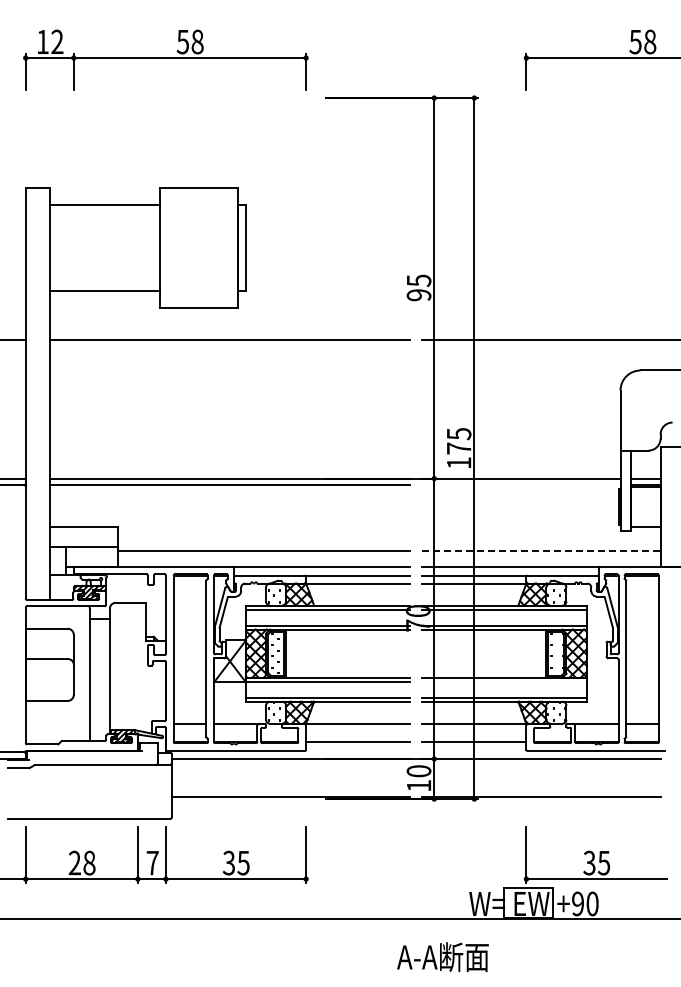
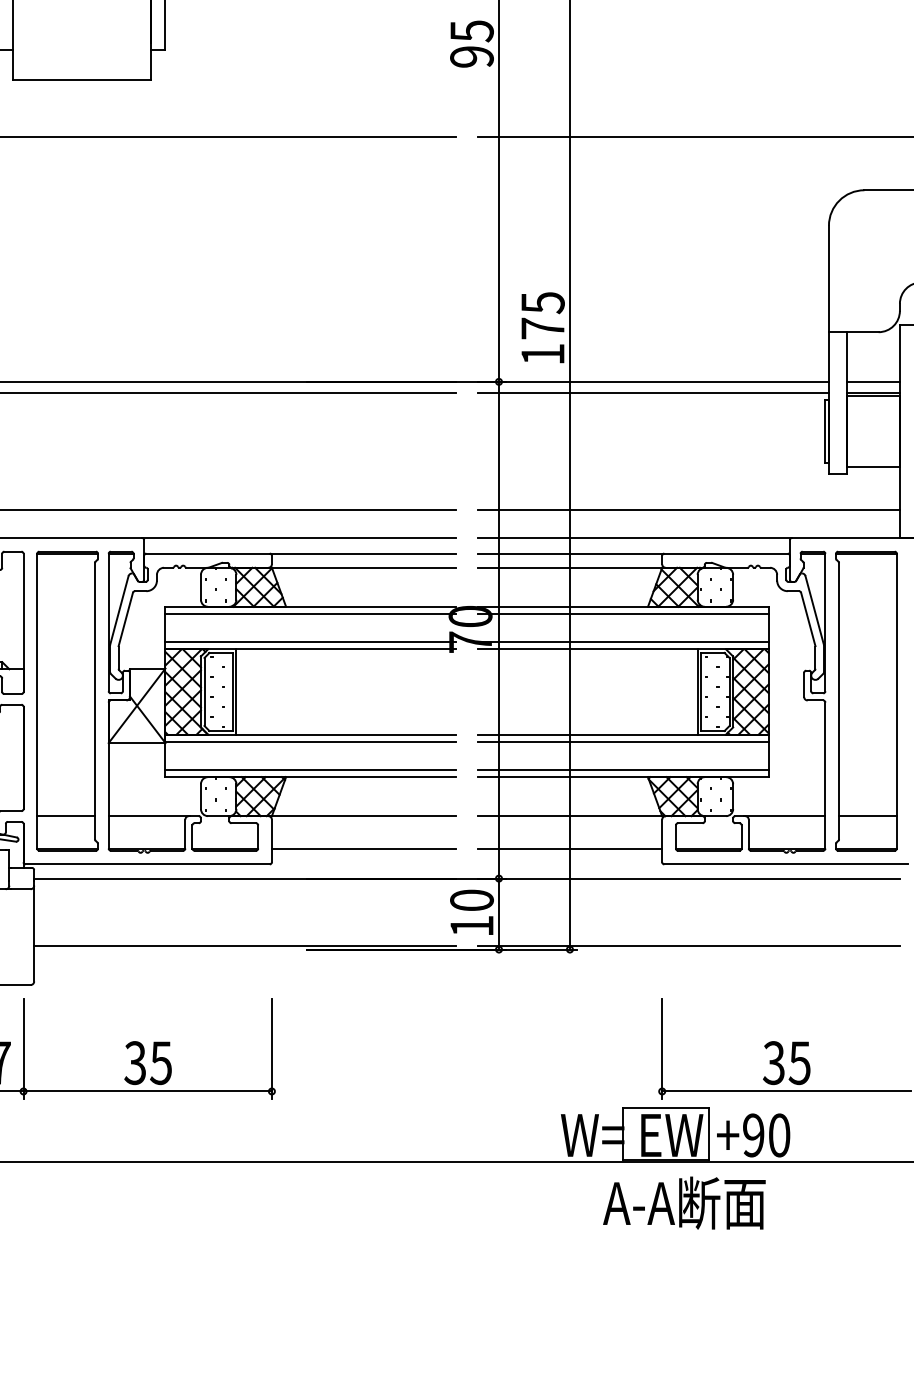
line: (521, 485) -> (653, 394), added
line: (541, 550) -> (688, 509), dashed -> solid
line: (504, 681) -> (623, 741), added
text: (442, 956) -> (683, 1201), moved

